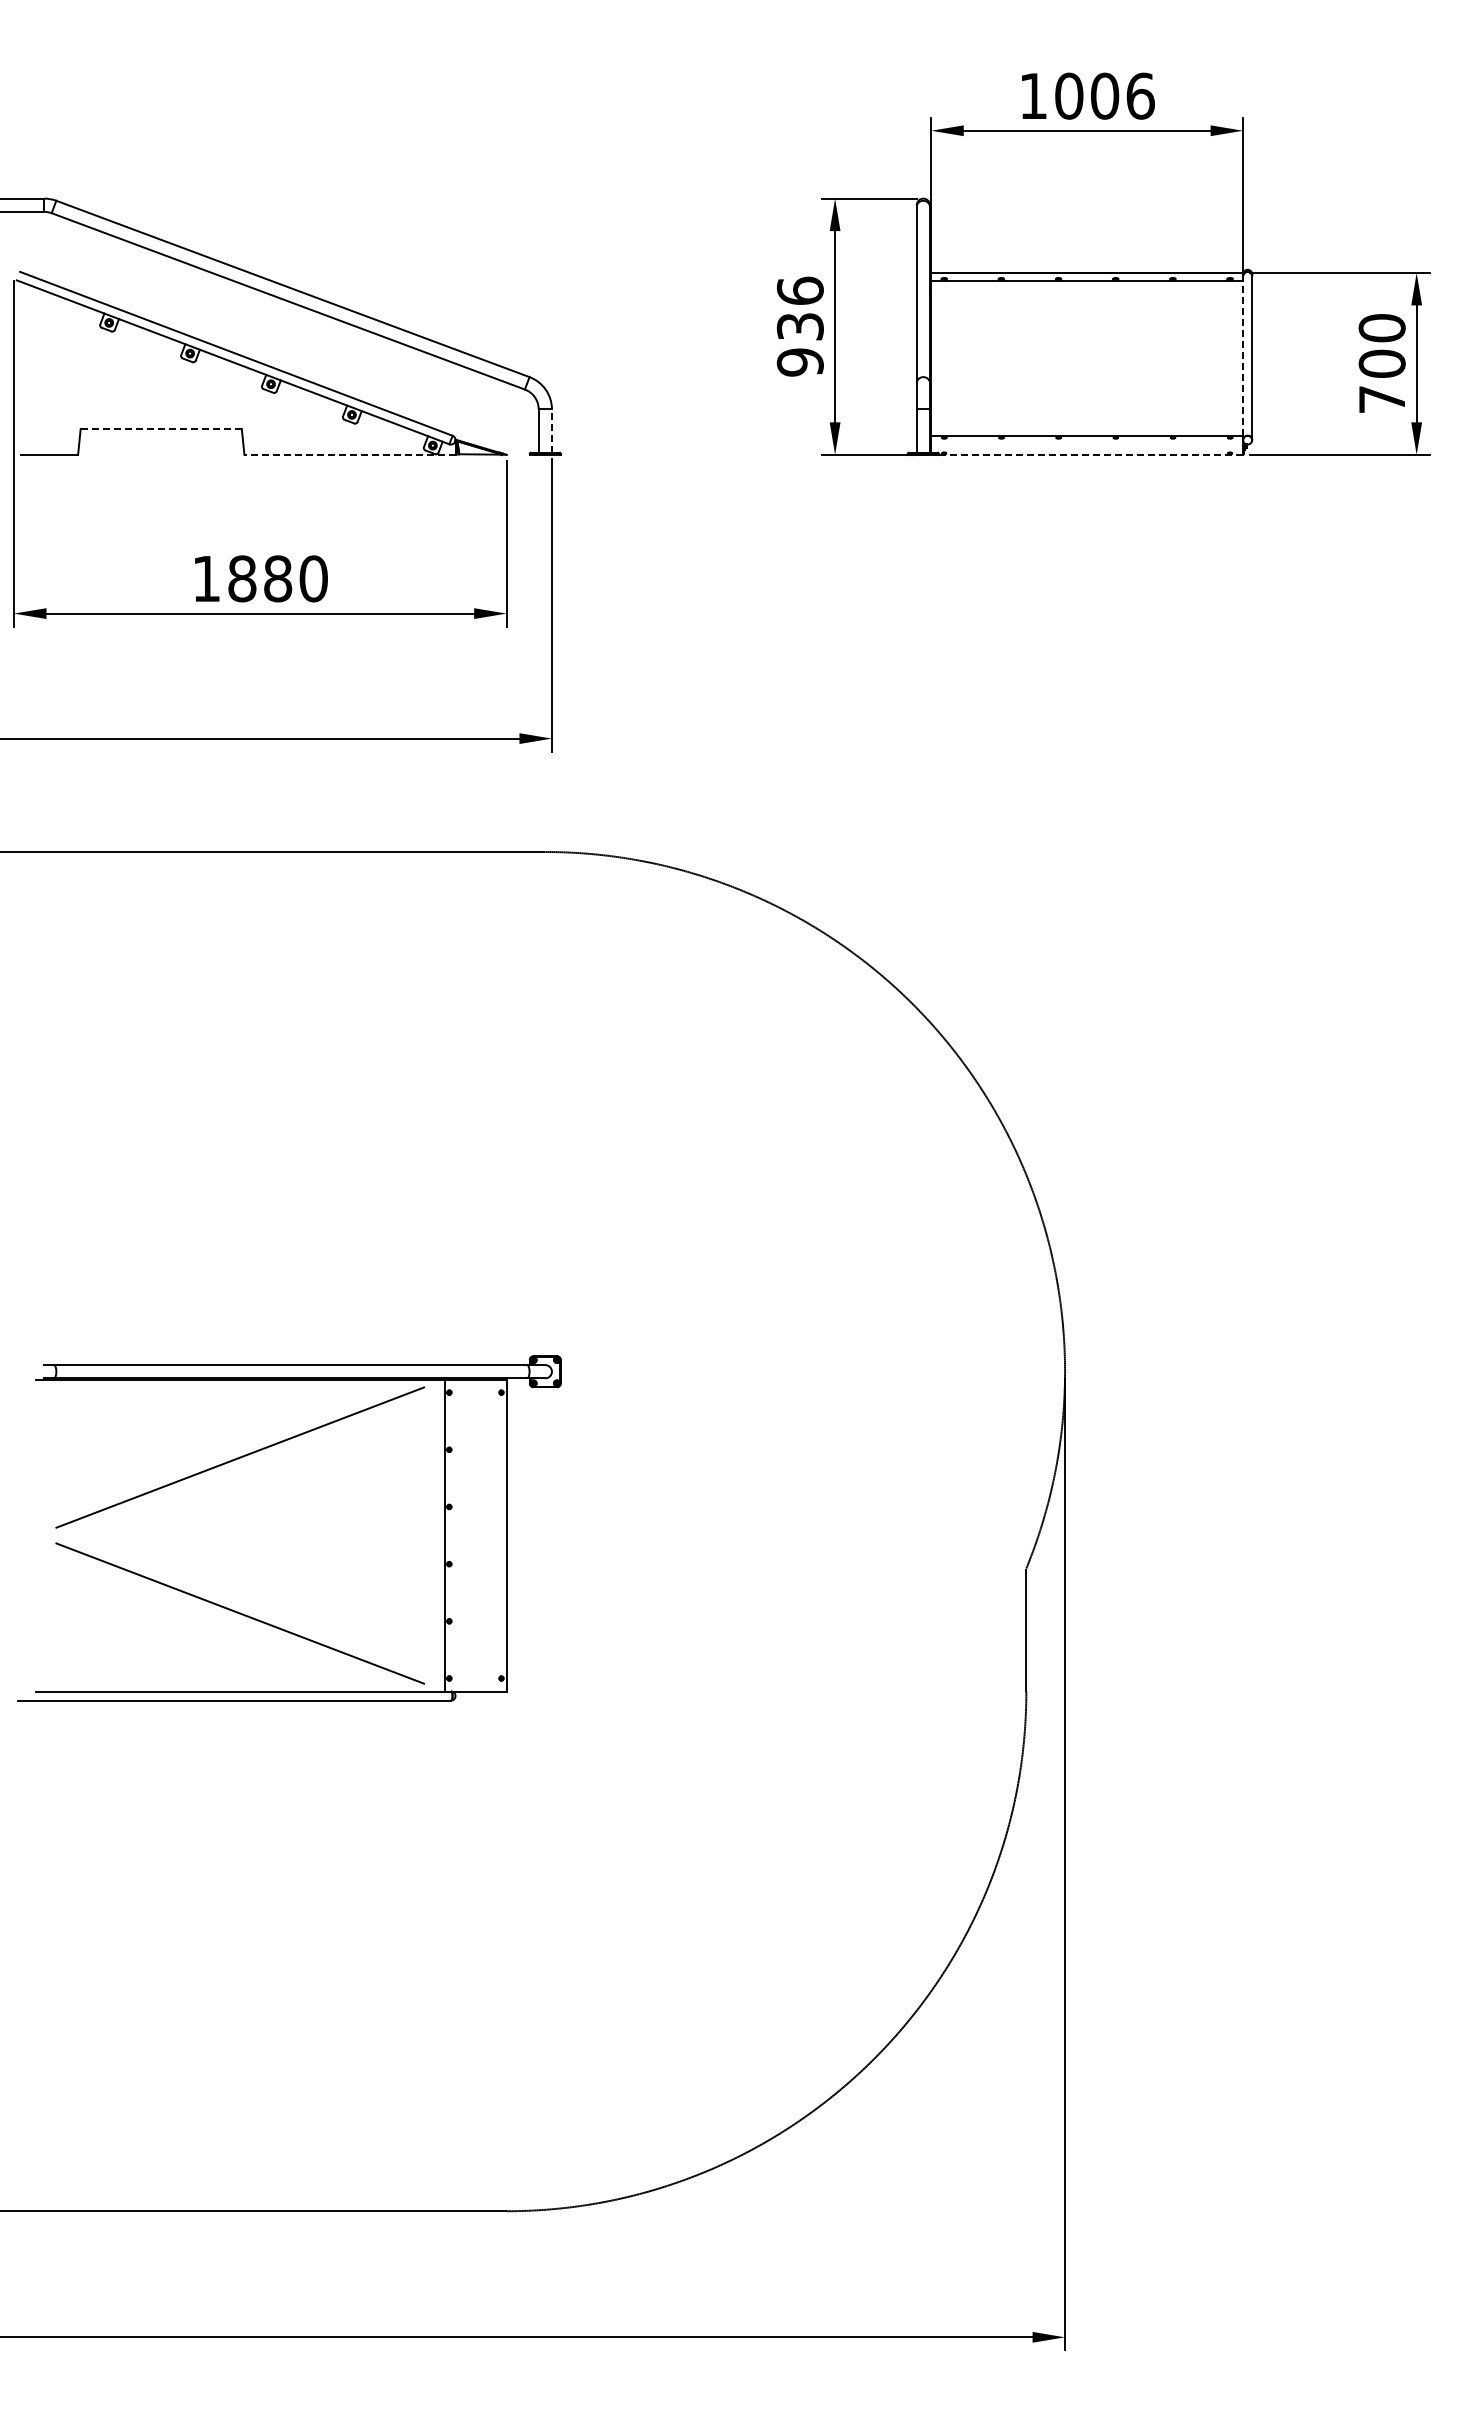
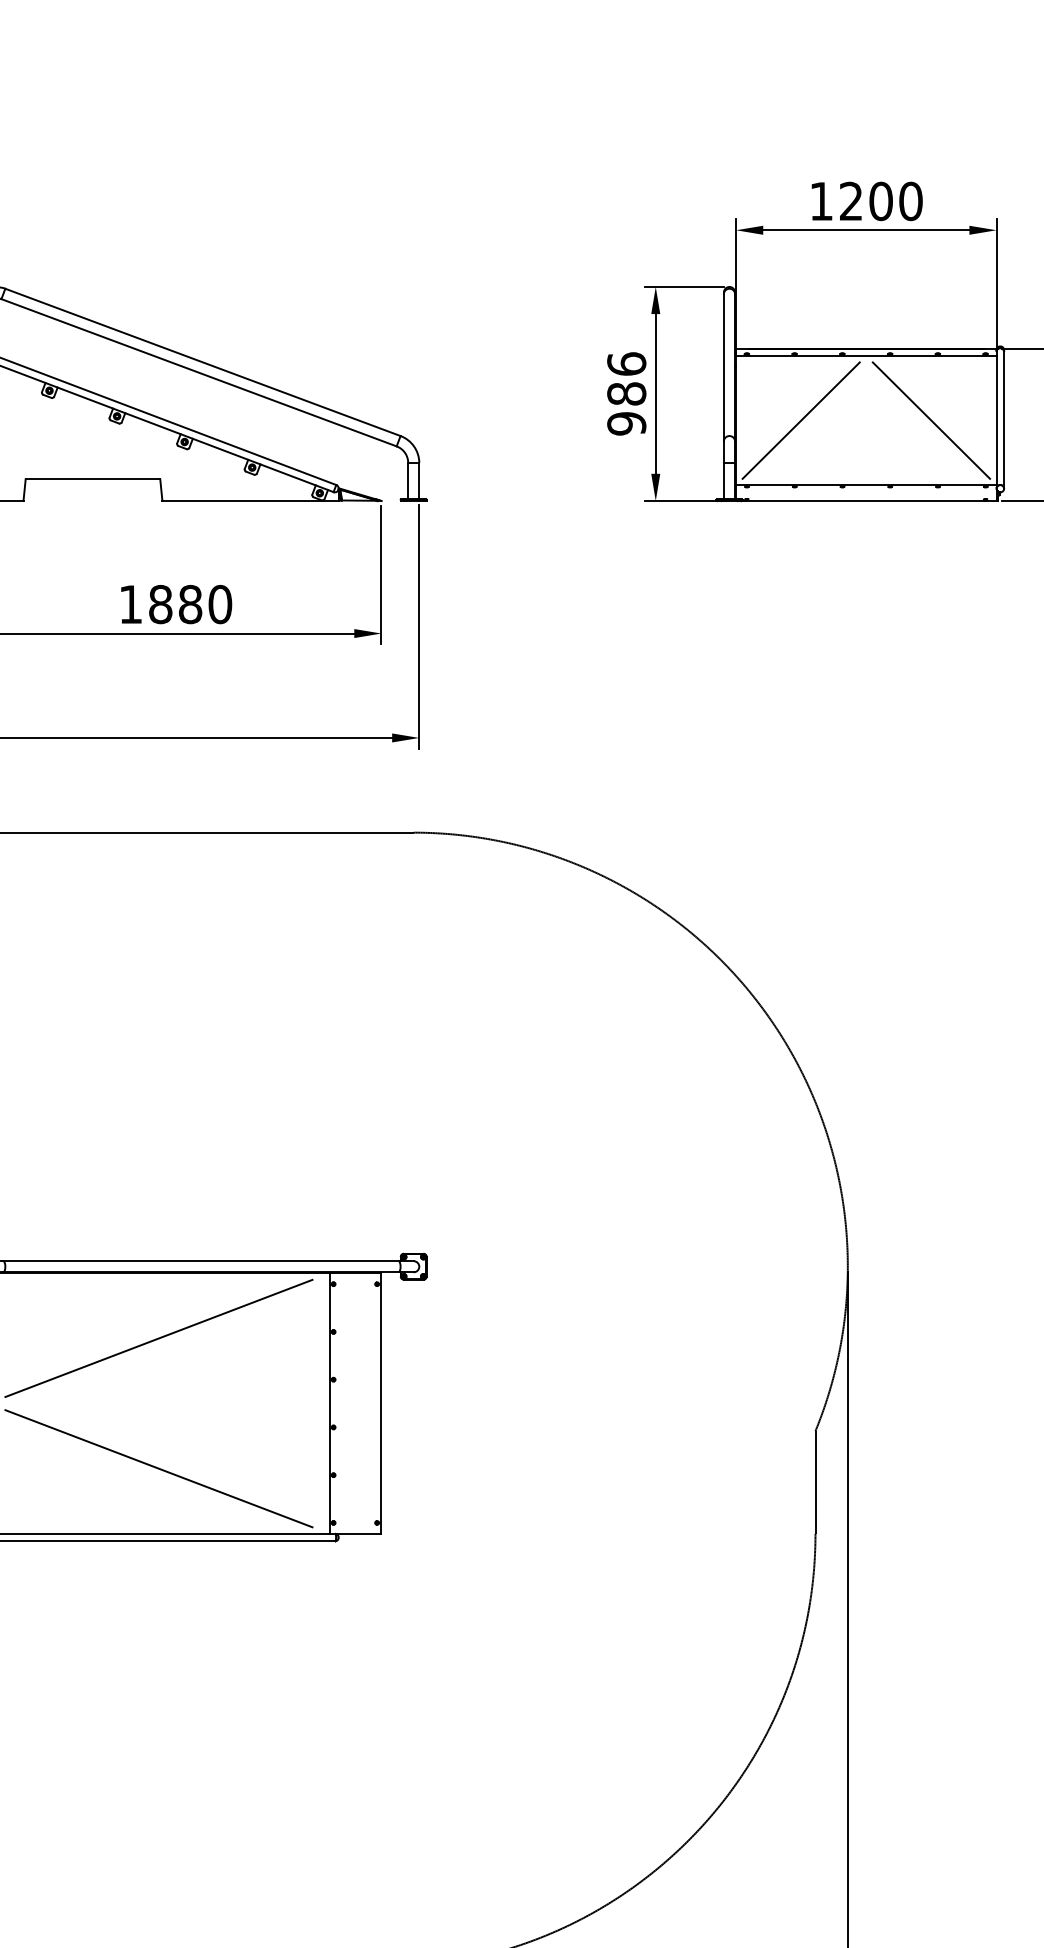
text: (1104, 95) -> (880, 200), 1006 -> 1200
text: (799, 326) -> (626, 393), 936 -> 986
line: (1009, 358) -> (801, 420), added
line: (1165, 358) -> (931, 420), added
line: (1243, 358) -> (996, 420), dashed -> solid
line: (161, 428) -> (93, 478), dashed -> solid
line: (551, 431) -> (418, 481), dashed -> solid
line: (350, 454) -> (251, 500), dashed -> solid
line: (1090, 454) -> (869, 500), dashed -> solid

